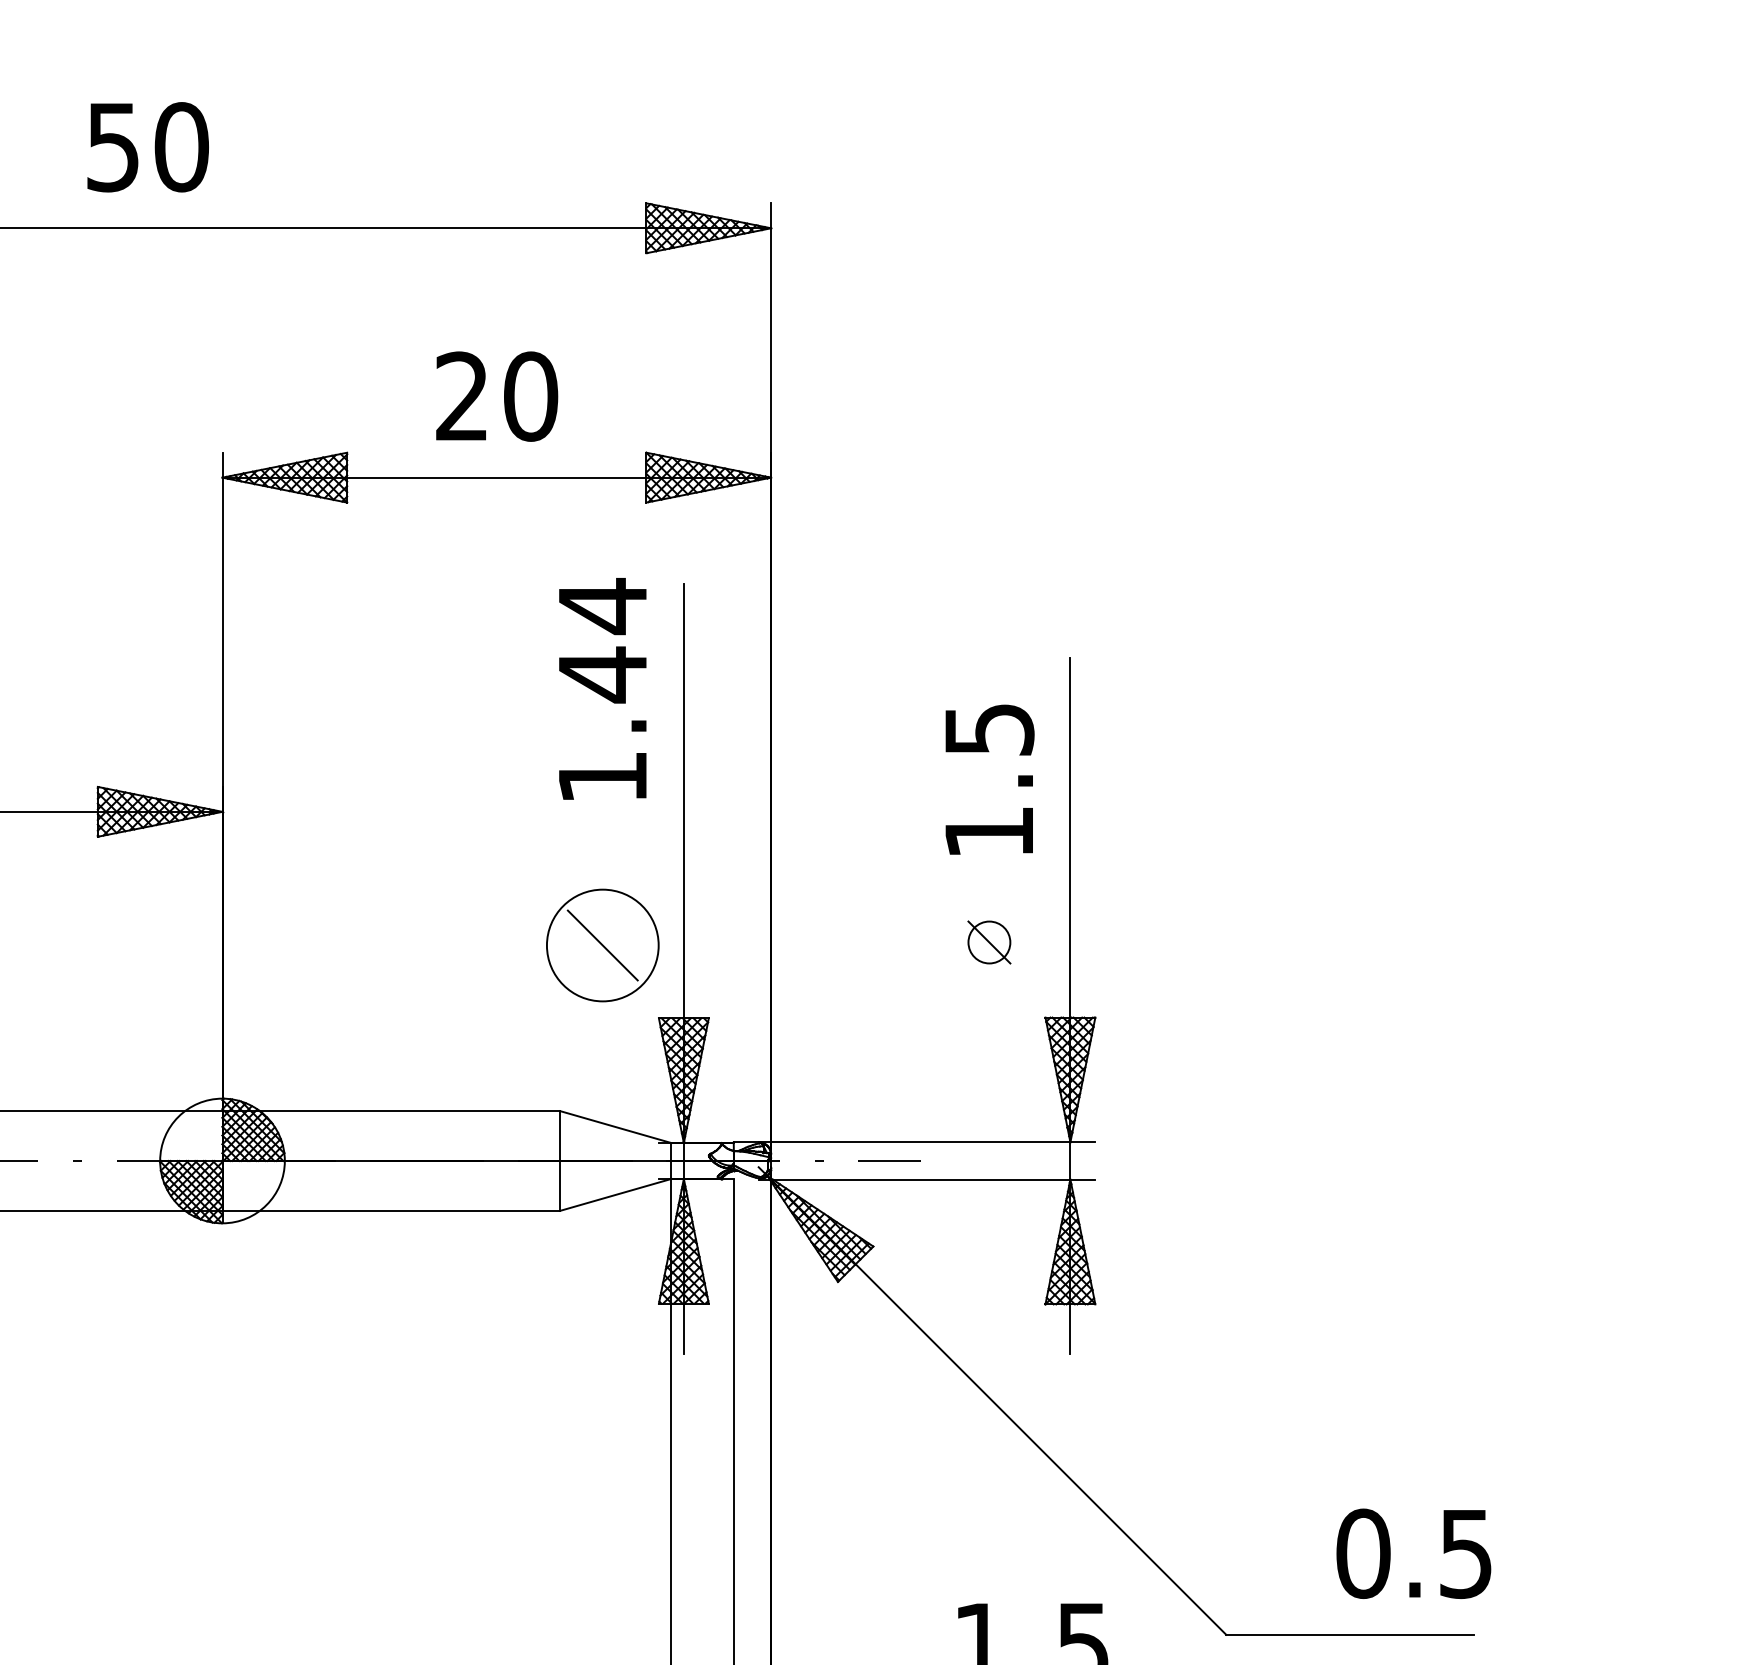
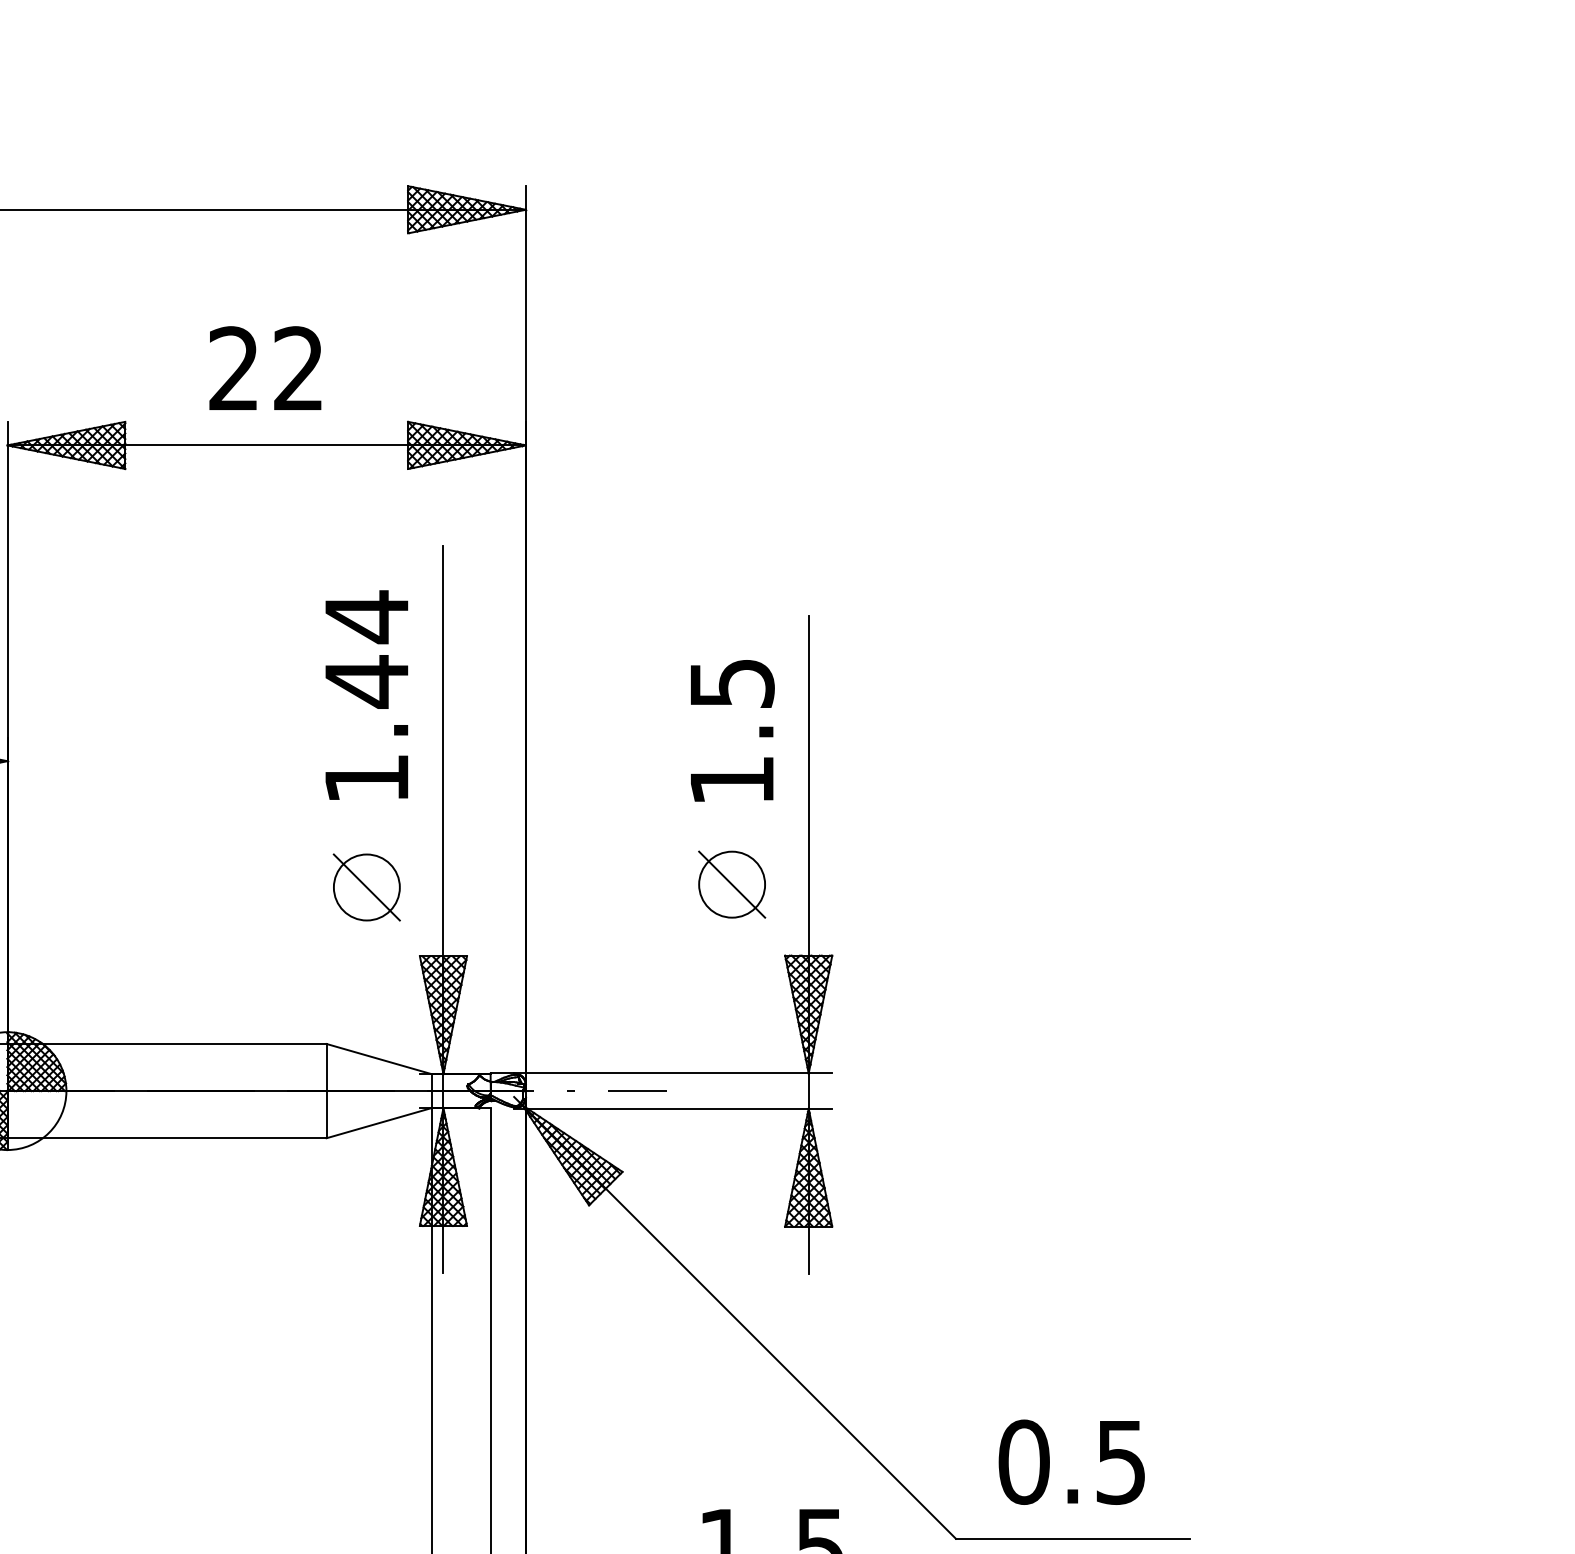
text: (531, 396) -> (299, 368), 20 -> 22
text: (602, 688) -> (366, 694), moved
part: (989, 942) -> (732, 884), size x1.67
circle: (602, 945) -> (366, 887), size x0.62
text: (1413, 1553) -> (1071, 1461), moved

